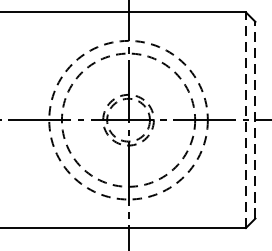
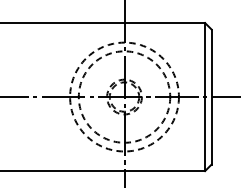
line: (246, 119) -> (205, 96), dashed -> solid
line: (255, 119) -> (211, 96), dashed -> solid

